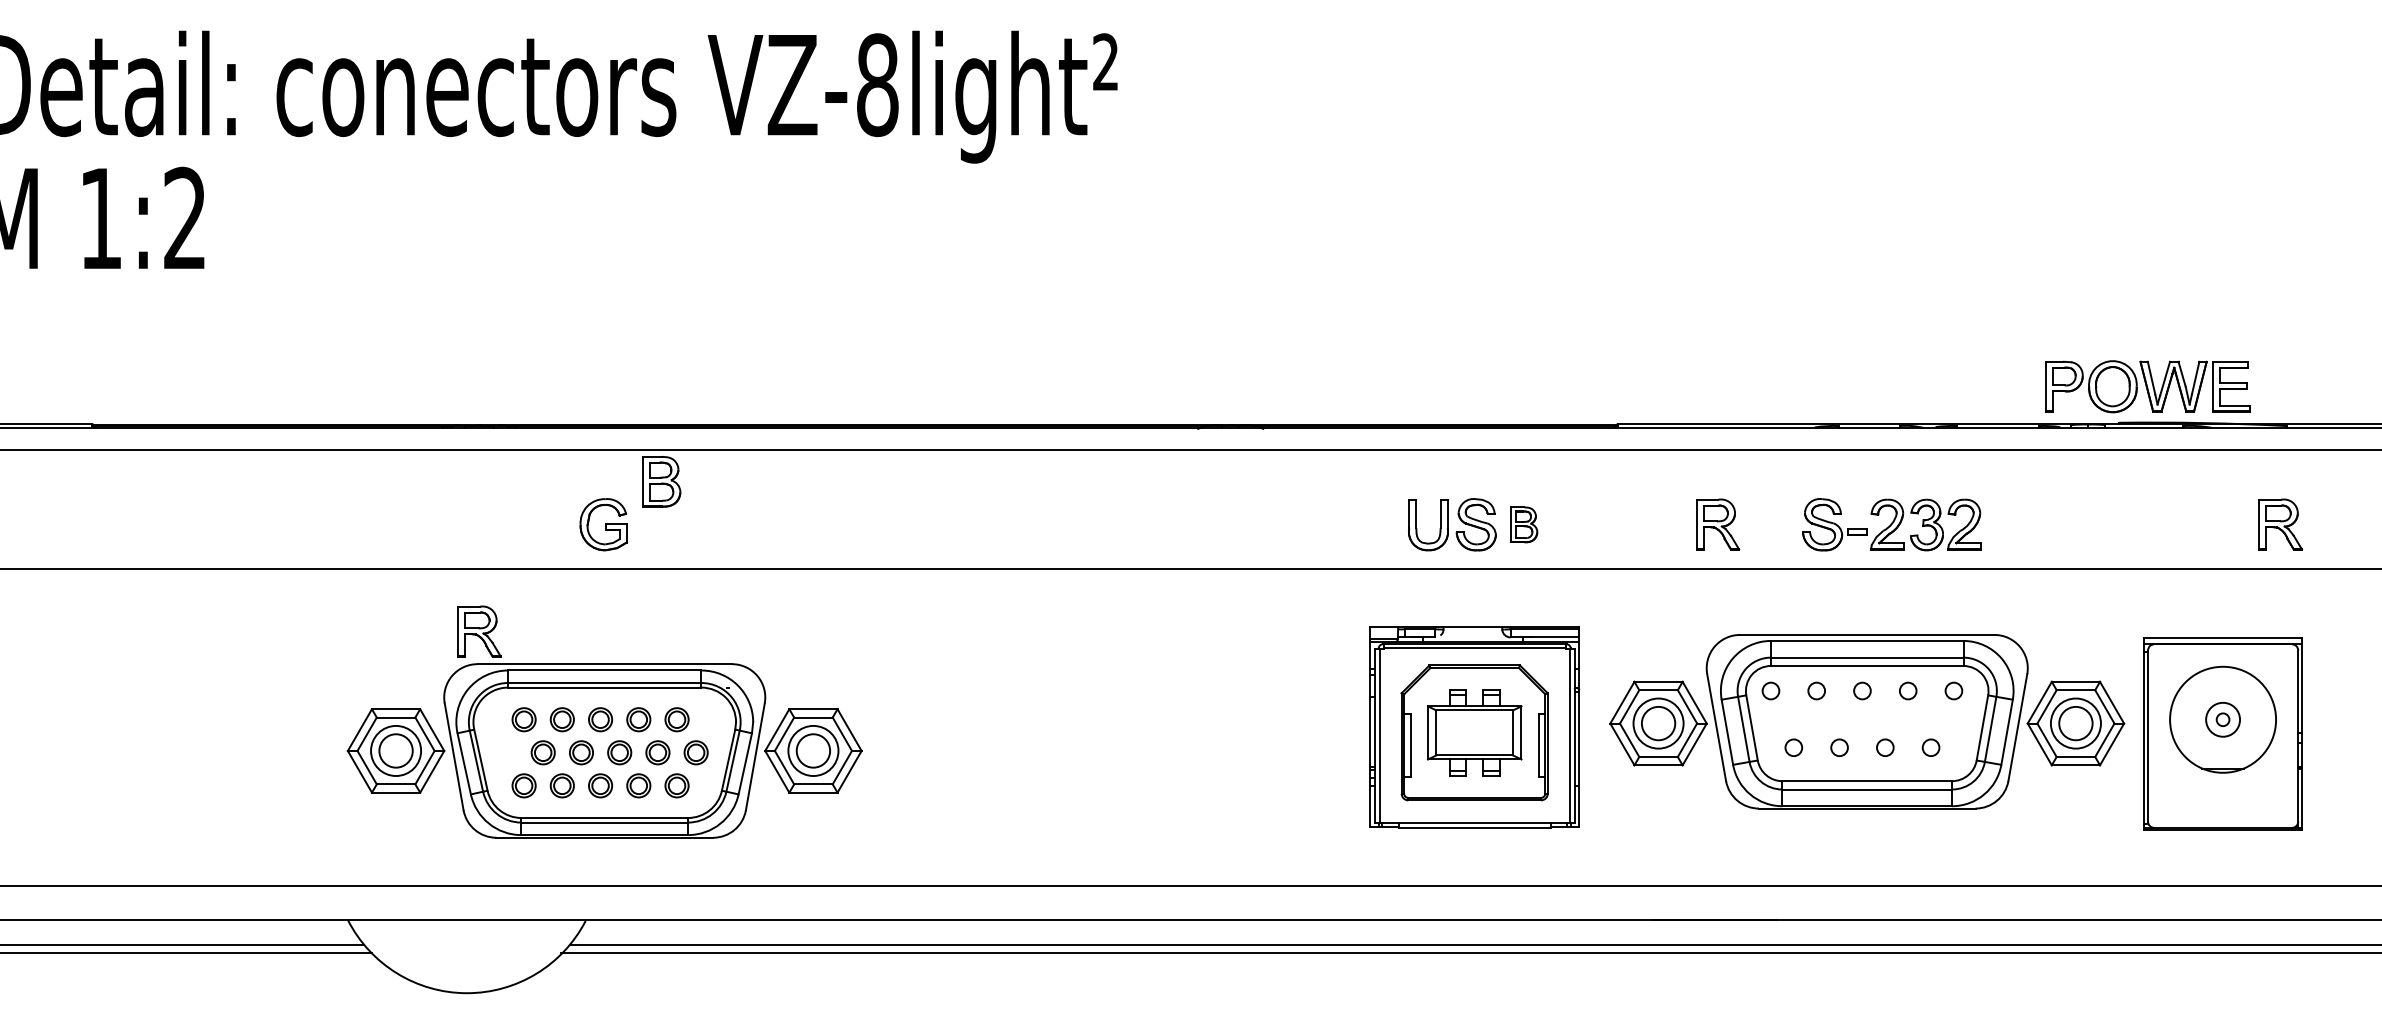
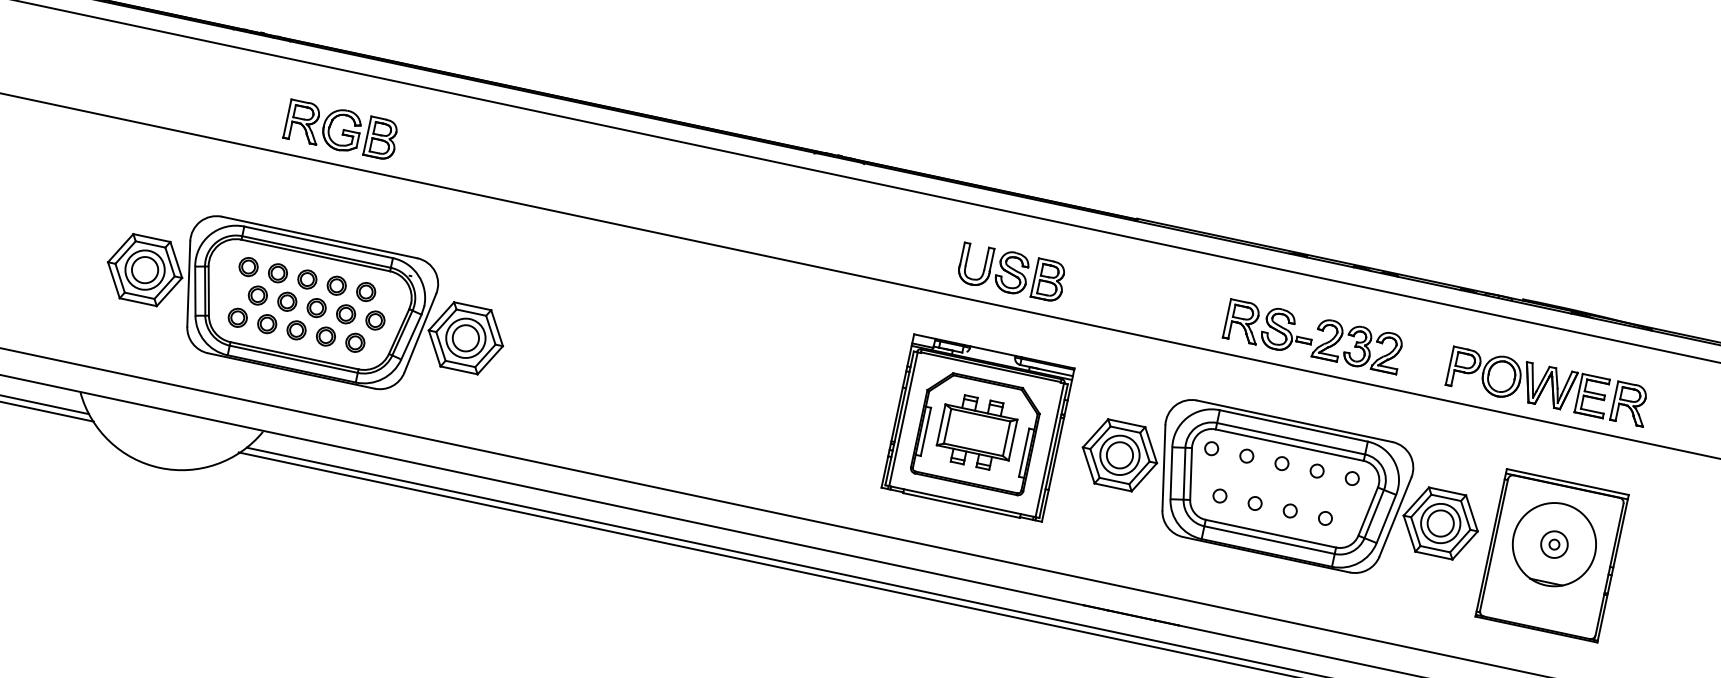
part: (2147, 386) -> (1528, 382), moved
part: (661, 481) -> (381, 138), moved
part: (1524, 524) -> (1049, 280), size x1.43
part: (1718, 524) -> (1243, 321), moved
part: (479, 631) -> (303, 121), moved

